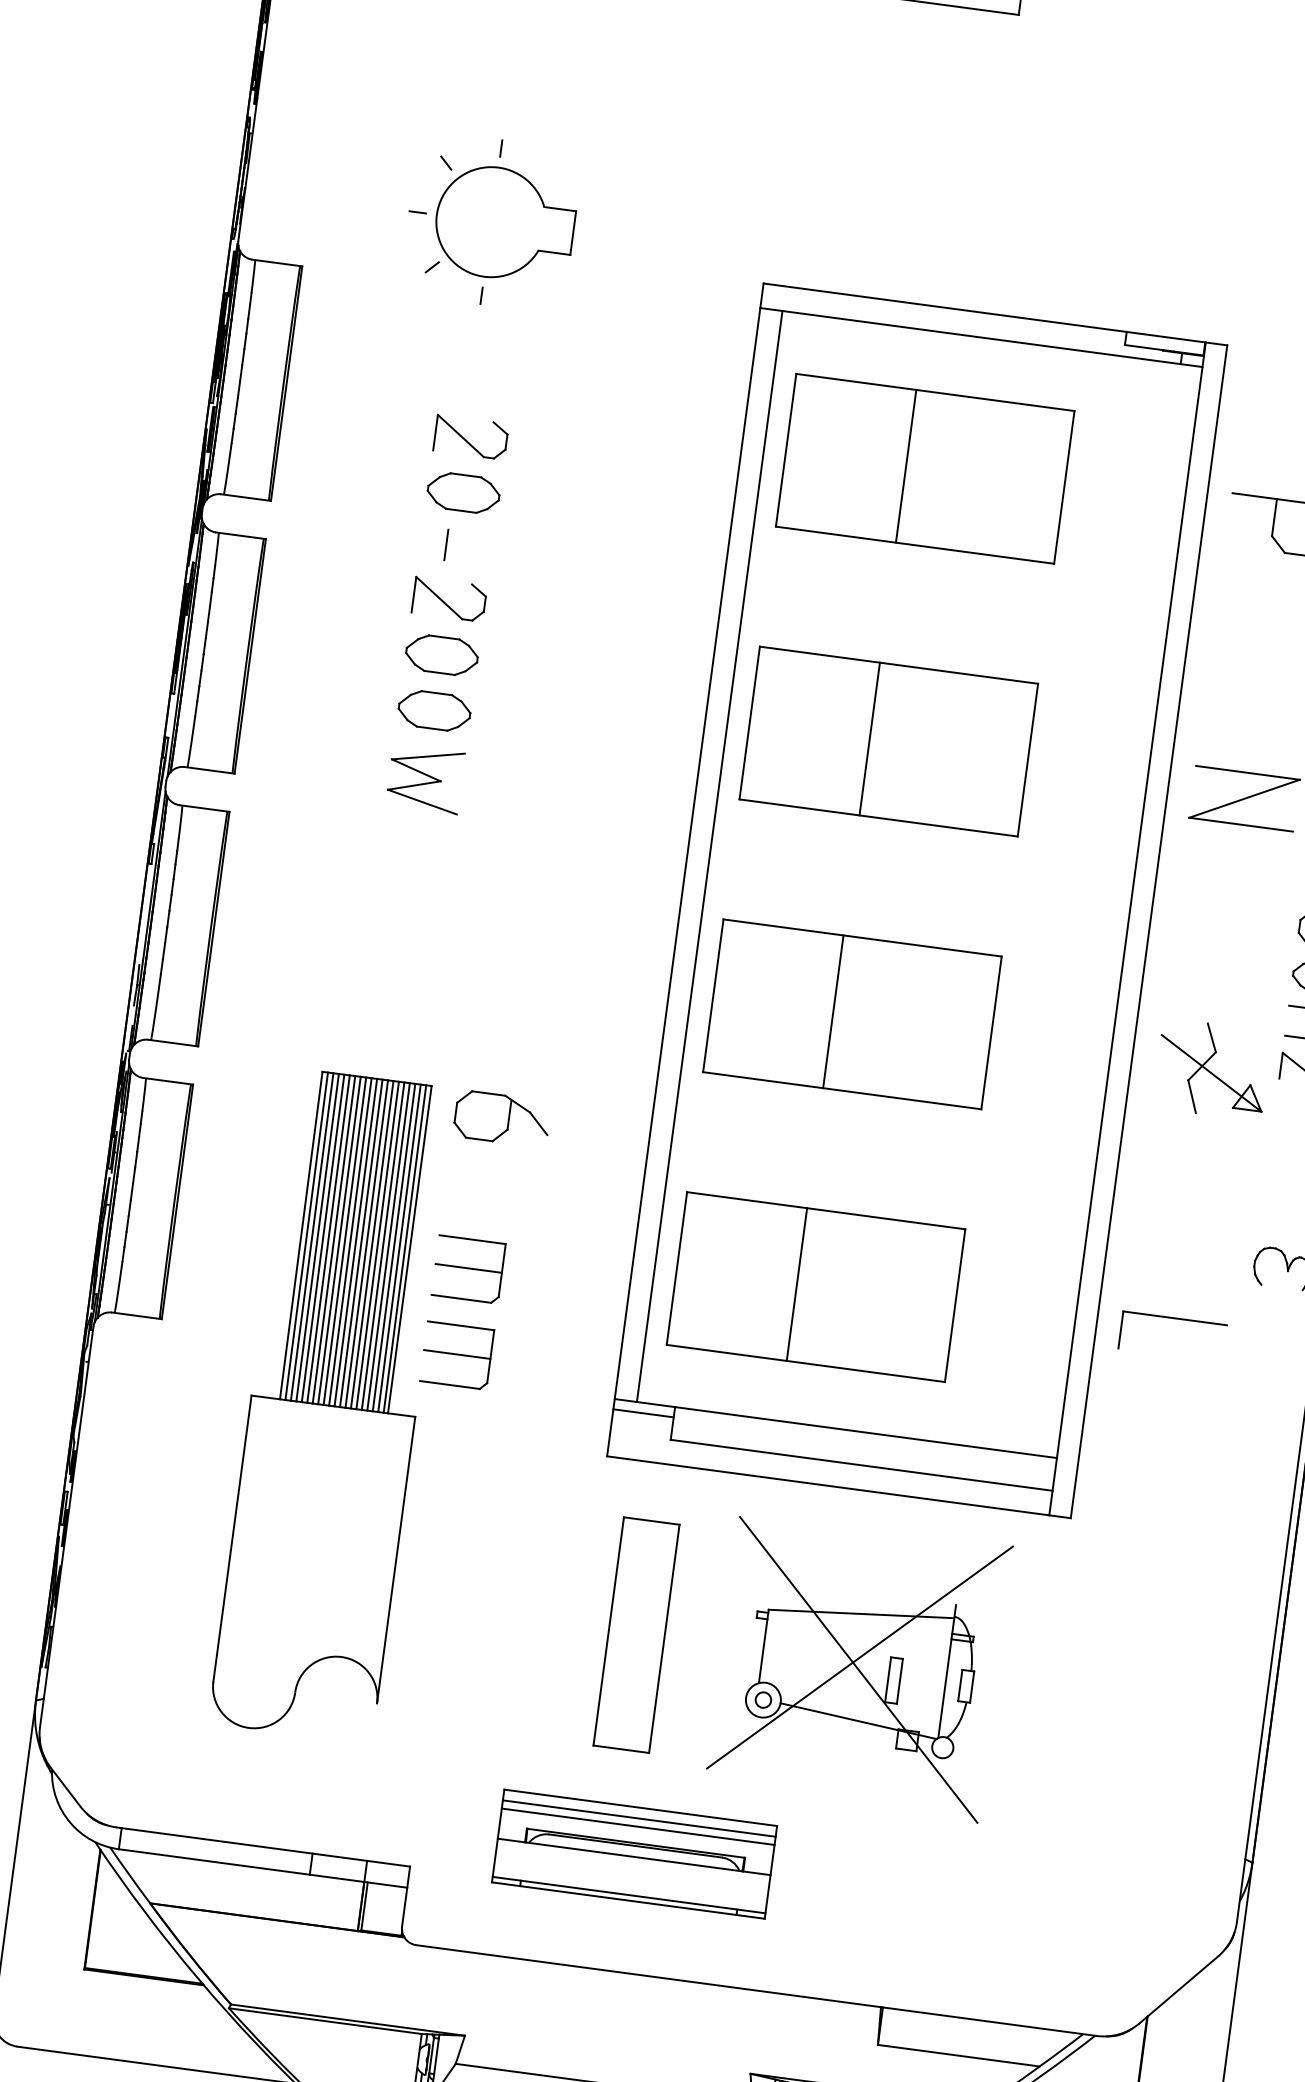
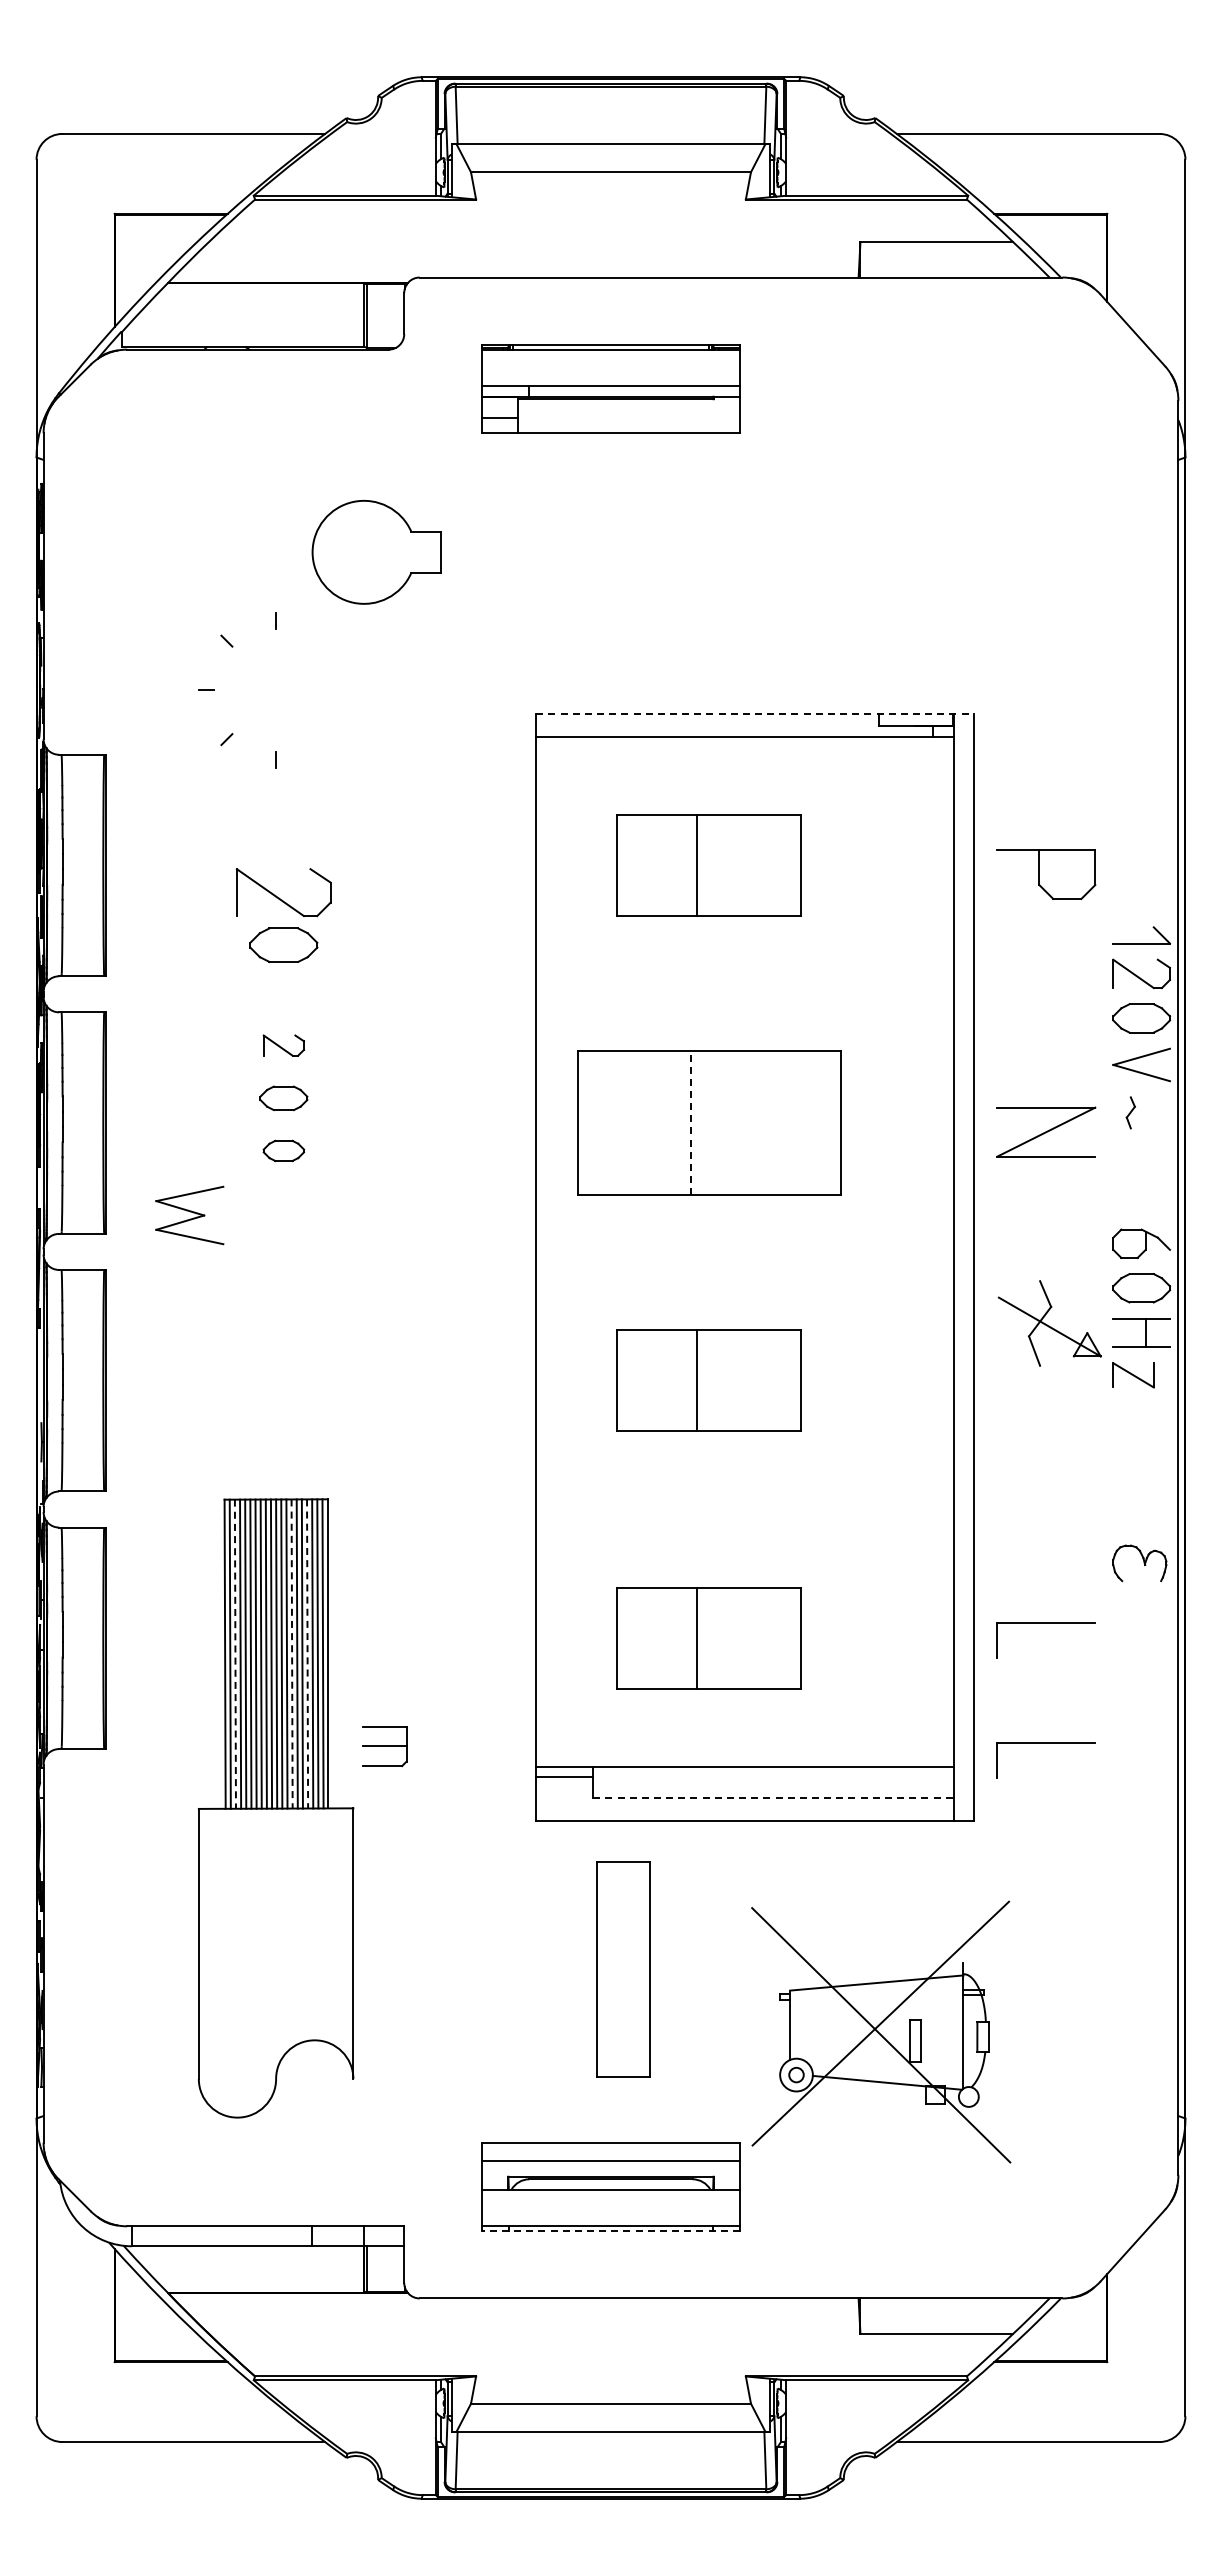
part: (504, 223) -> (376, 551), moved
line: (995, 314) -> (755, 713), solid -> dashed
part: (470, 437) -> (283, 892), size x1.4
part: (925, 468) -> (709, 865), size x0.7
line: (446, 545) -> (274, 995), removed
part: (449, 599) -> (283, 1045), size x0.6
part: (441, 655) -> (283, 1098), size x0.7
part: (434, 710) -> (283, 1150), size x0.6
line: (870, 738) -> (691, 1122), solid -> dashed
part: (425, 779) -> (189, 1215), moved
line: (710, 856) -> (557, 1251), removed
part: (852, 1014) -> (709, 1380), size x0.7
part: (1211, 1069) -> (1049, 1323), moved
part: (502, 1118) -> (397, 1520), removed
line: (312, 1237) -> (235, 1654), solid -> dashed
line: (372, 1244) -> (292, 1653), solid -> dashed
line: (388, 1246) -> (307, 1653), solid -> dashed
part: (468, 1270) -> (384, 1665), removed
part: (816, 1286) -> (709, 1637), size x0.7
part: (456, 1355) -> (384, 1746), size x0.7
part: (1157, 1445) -> (1045, 1743), added
line: (862, 1465) -> (774, 1798), solid -> dashed
part: (636, 1635) -> (623, 1969), moved
part: (859, 1665) -> (881, 2031), moved
line: (638, 1818) -> (610, 2153), removed
line: (628, 1900) -> (611, 2230), solid -> dashed

